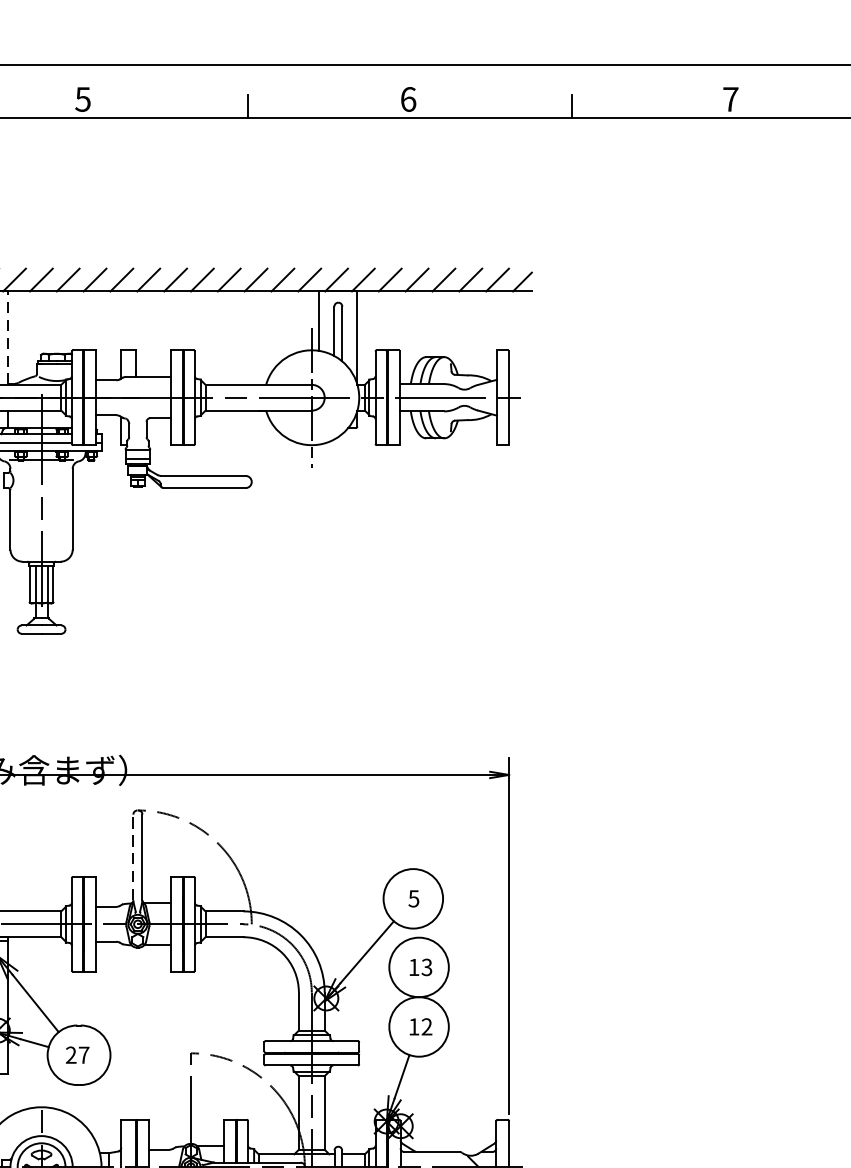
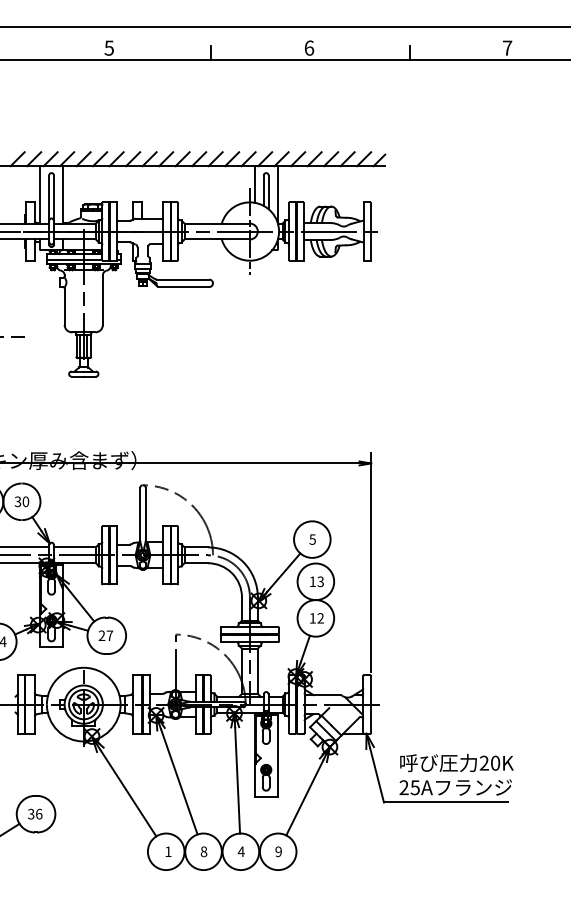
line: (8, 337) -> (63, 194), dashed -> solid
line: (133, 856) -> (140, 513), dashed -> solid

